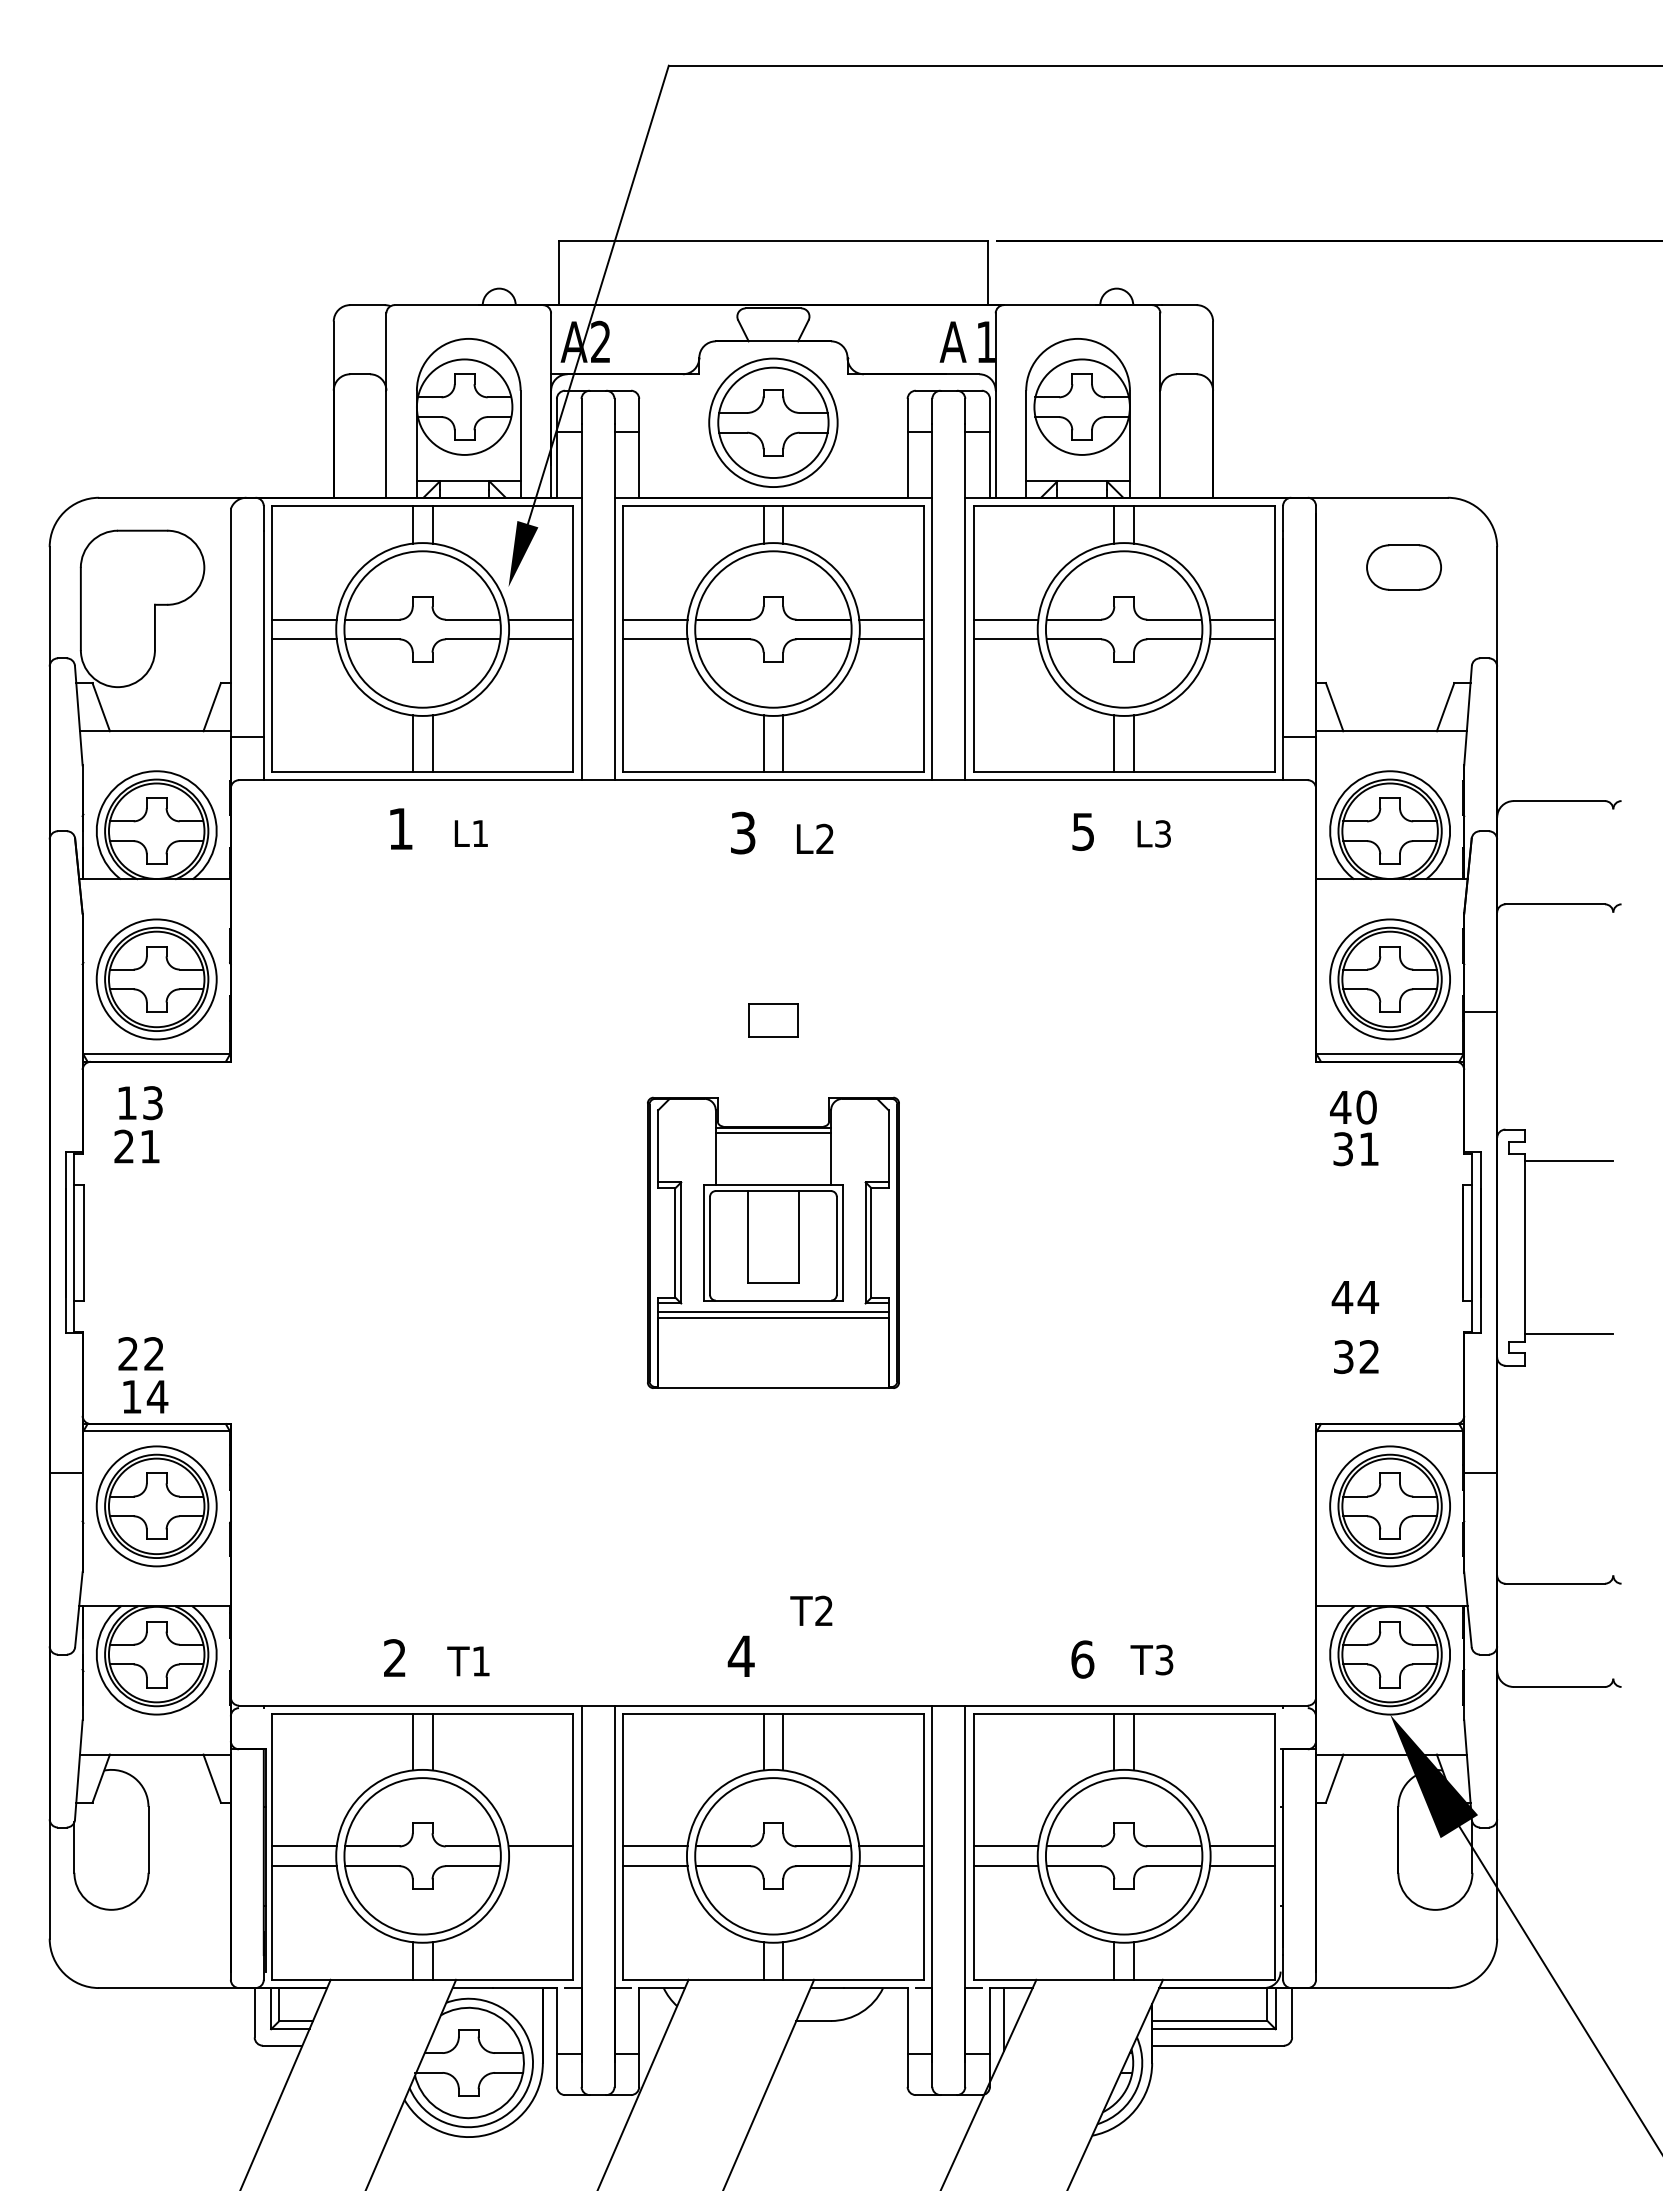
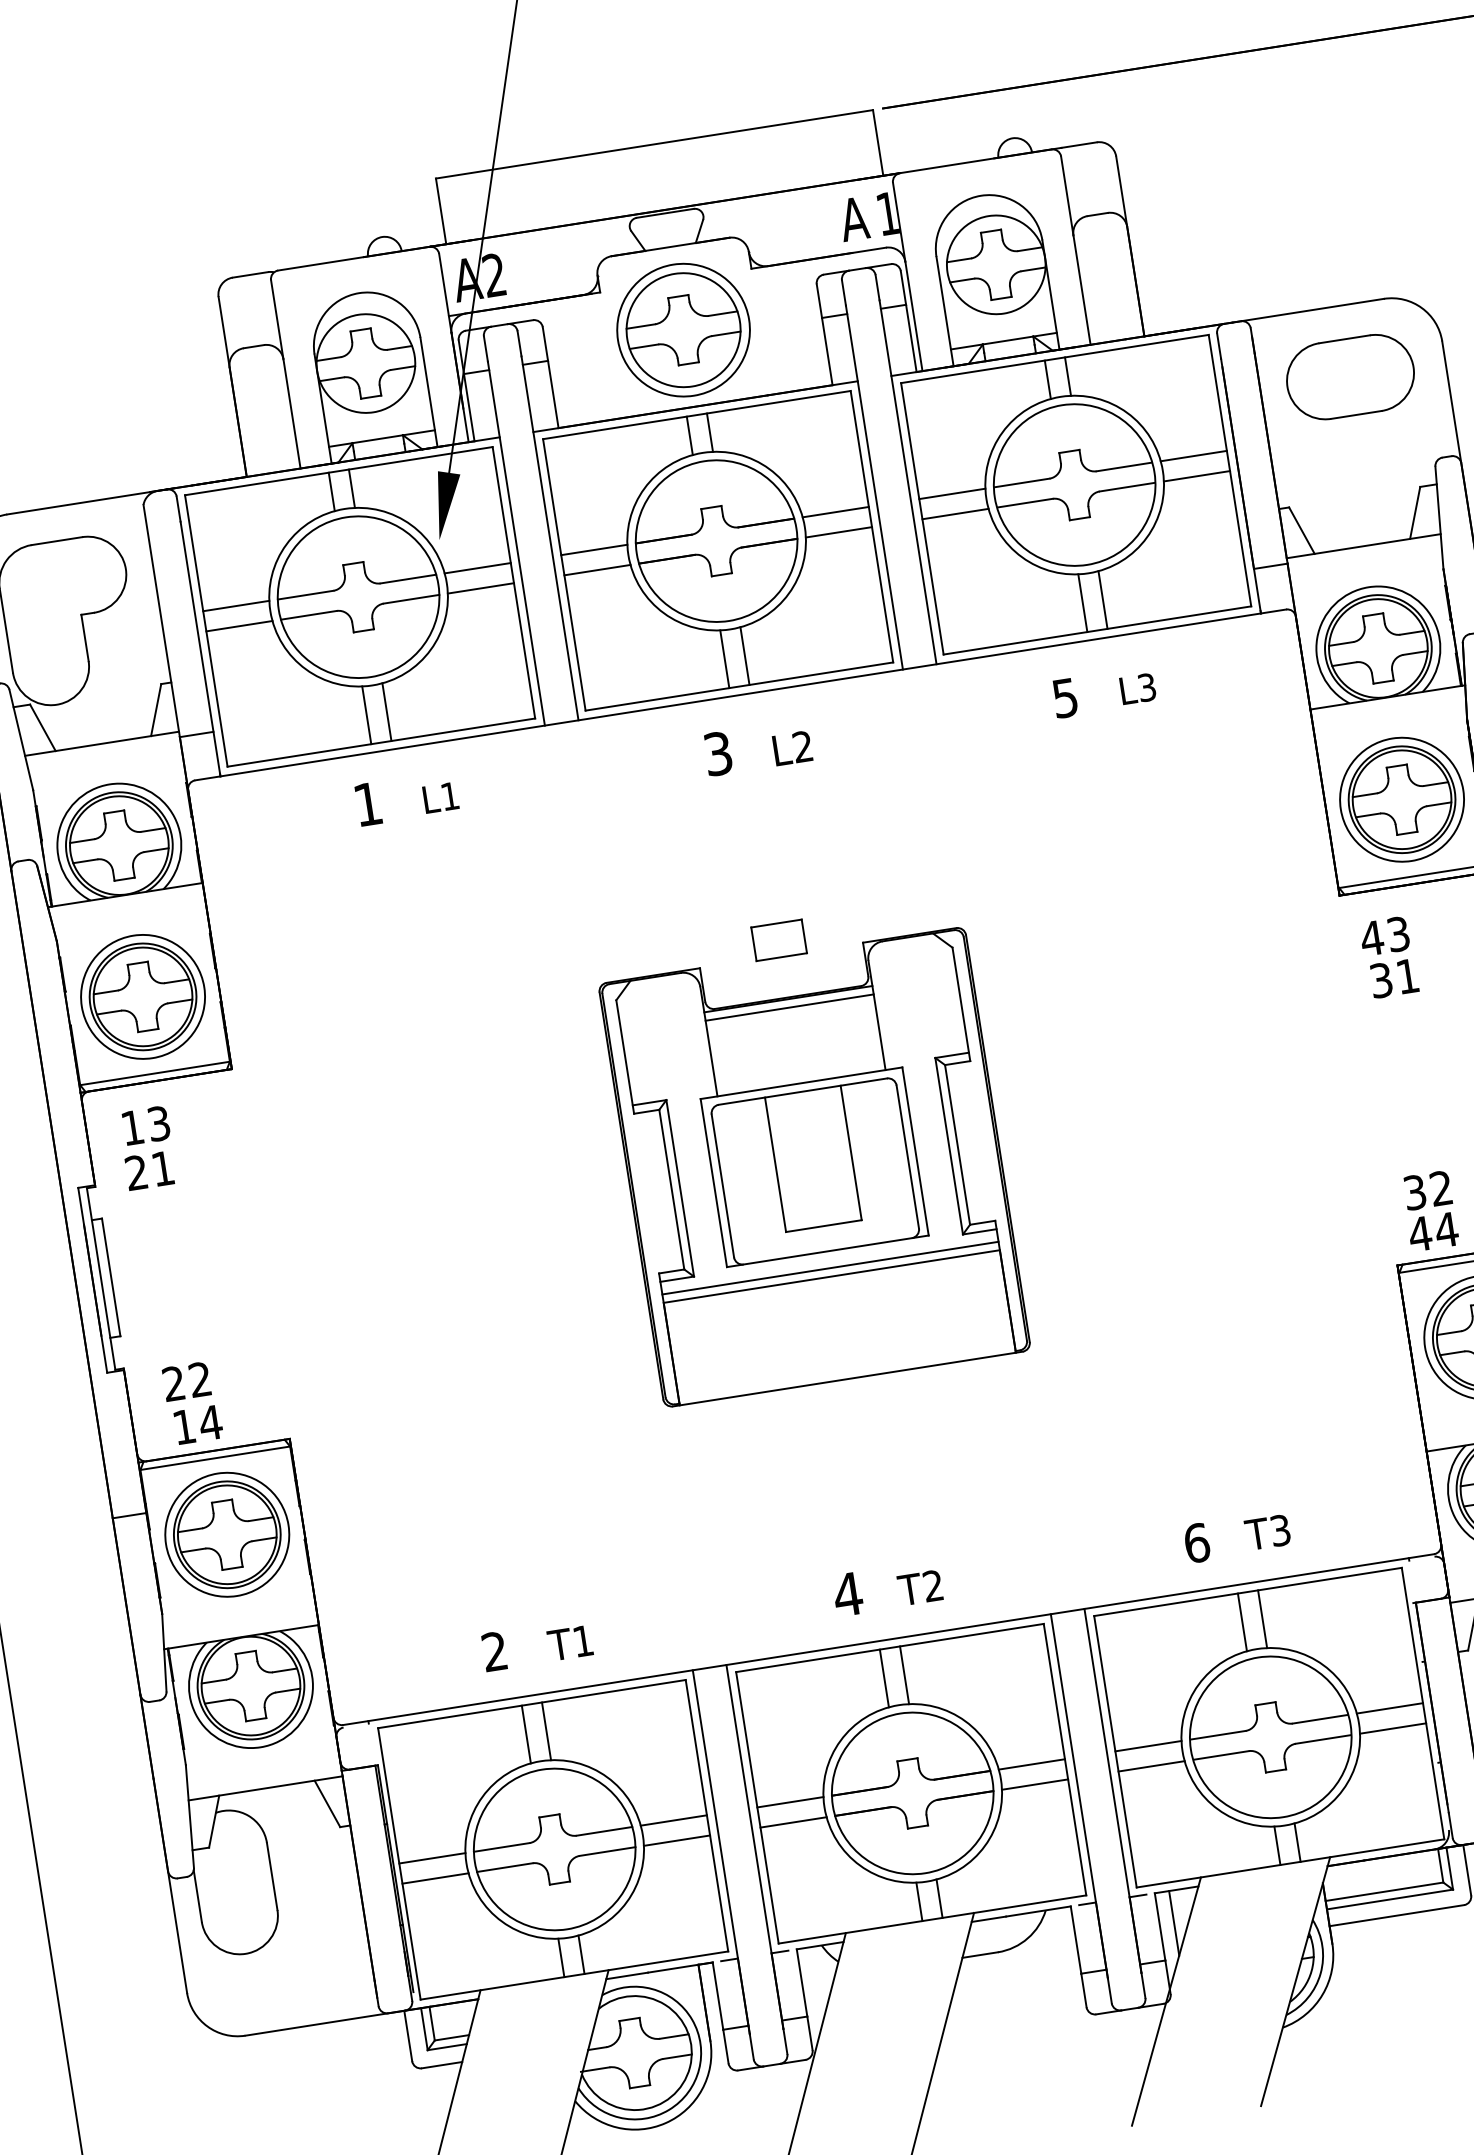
part: (1403, 567) -> (1349, 377), size x1.67
text: (1366, 1107) -> (1398, 934), 40 -> 43
part: (773, 1242) -> (814, 1166), size x1.43
text: (1355, 1297) -> (1433, 1232), moved
text: (811, 1610) -> (920, 1587), moved
line: (540, 1866) -> (676, 1841), added

